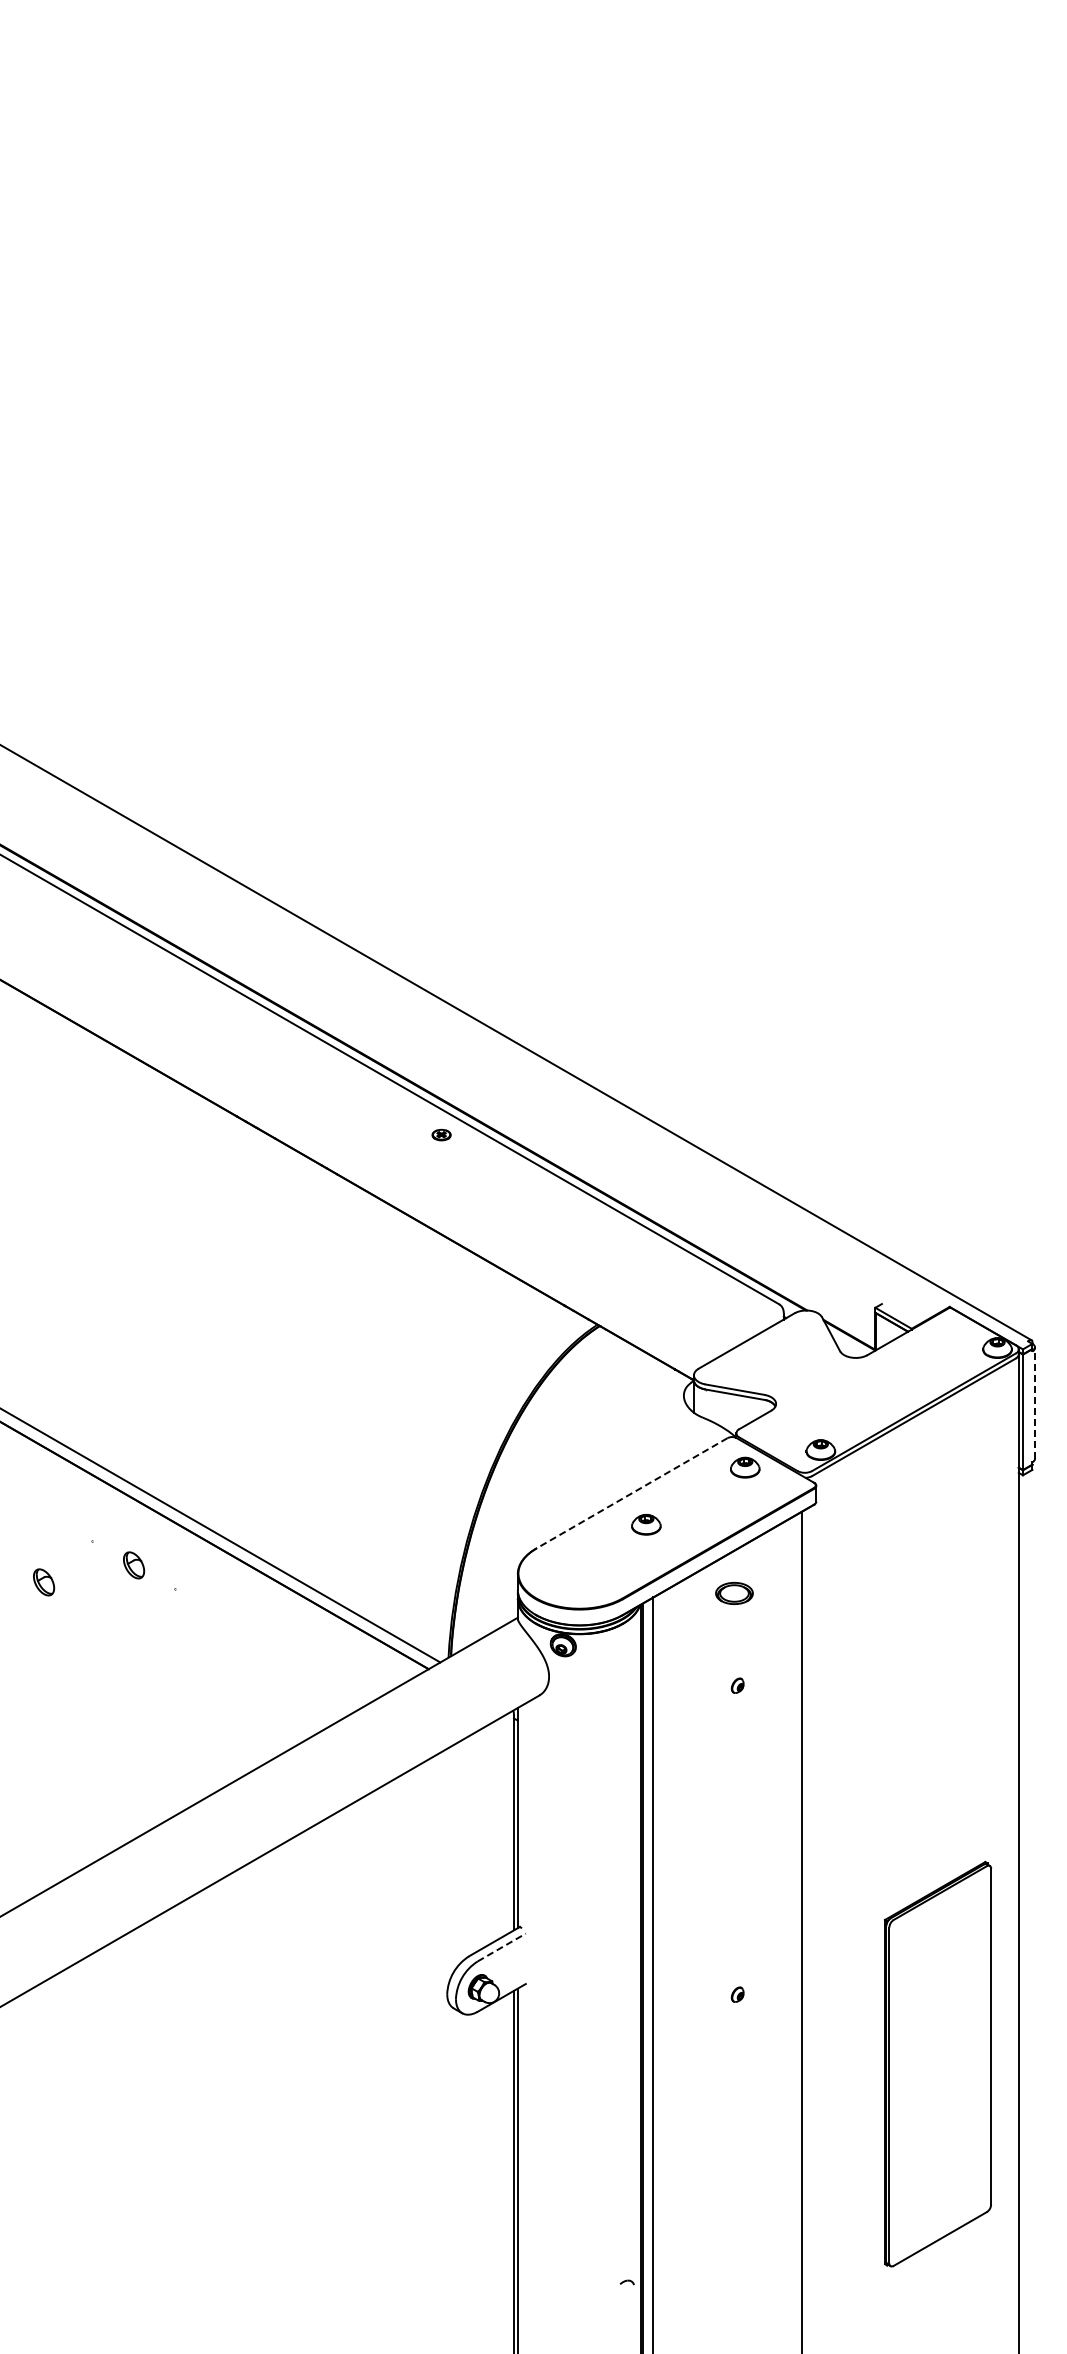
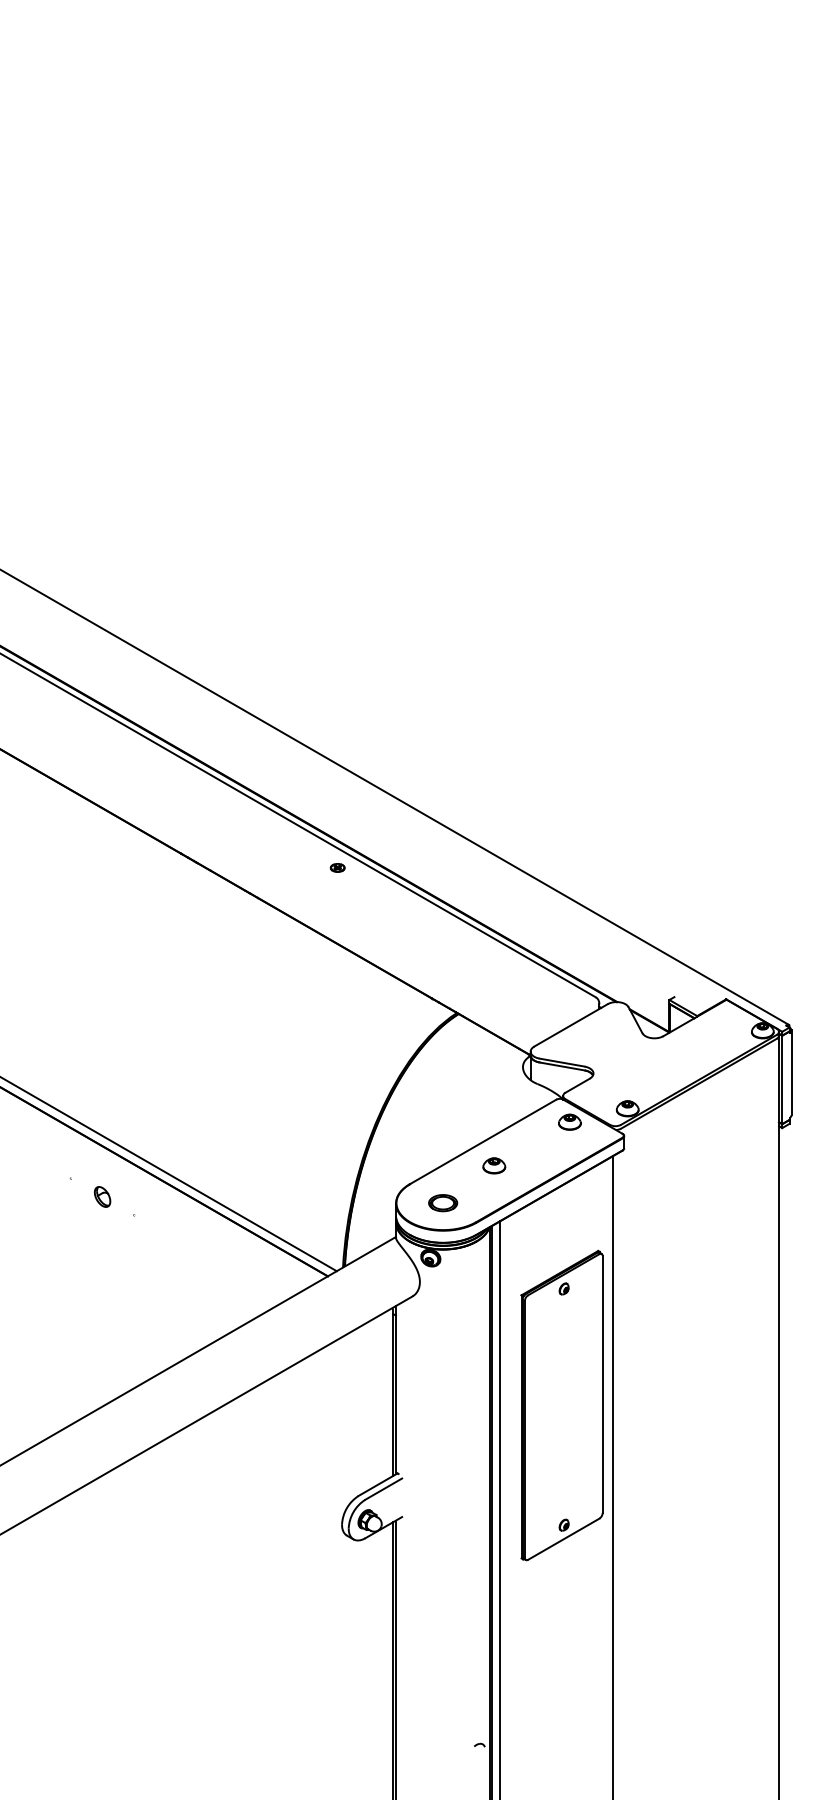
line: (1035, 1402) -> (791, 1072), dashed -> solid
line: (631, 1493) -> (482, 1141), dashed -> solid
part: (44, 1582) -> (34, 1210), removed
part: (734, 1593) -> (443, 1203), moved
line: (501, 1947) -> (383, 1489), dashed -> solid
part: (937, 2063) -> (561, 1405), moved

